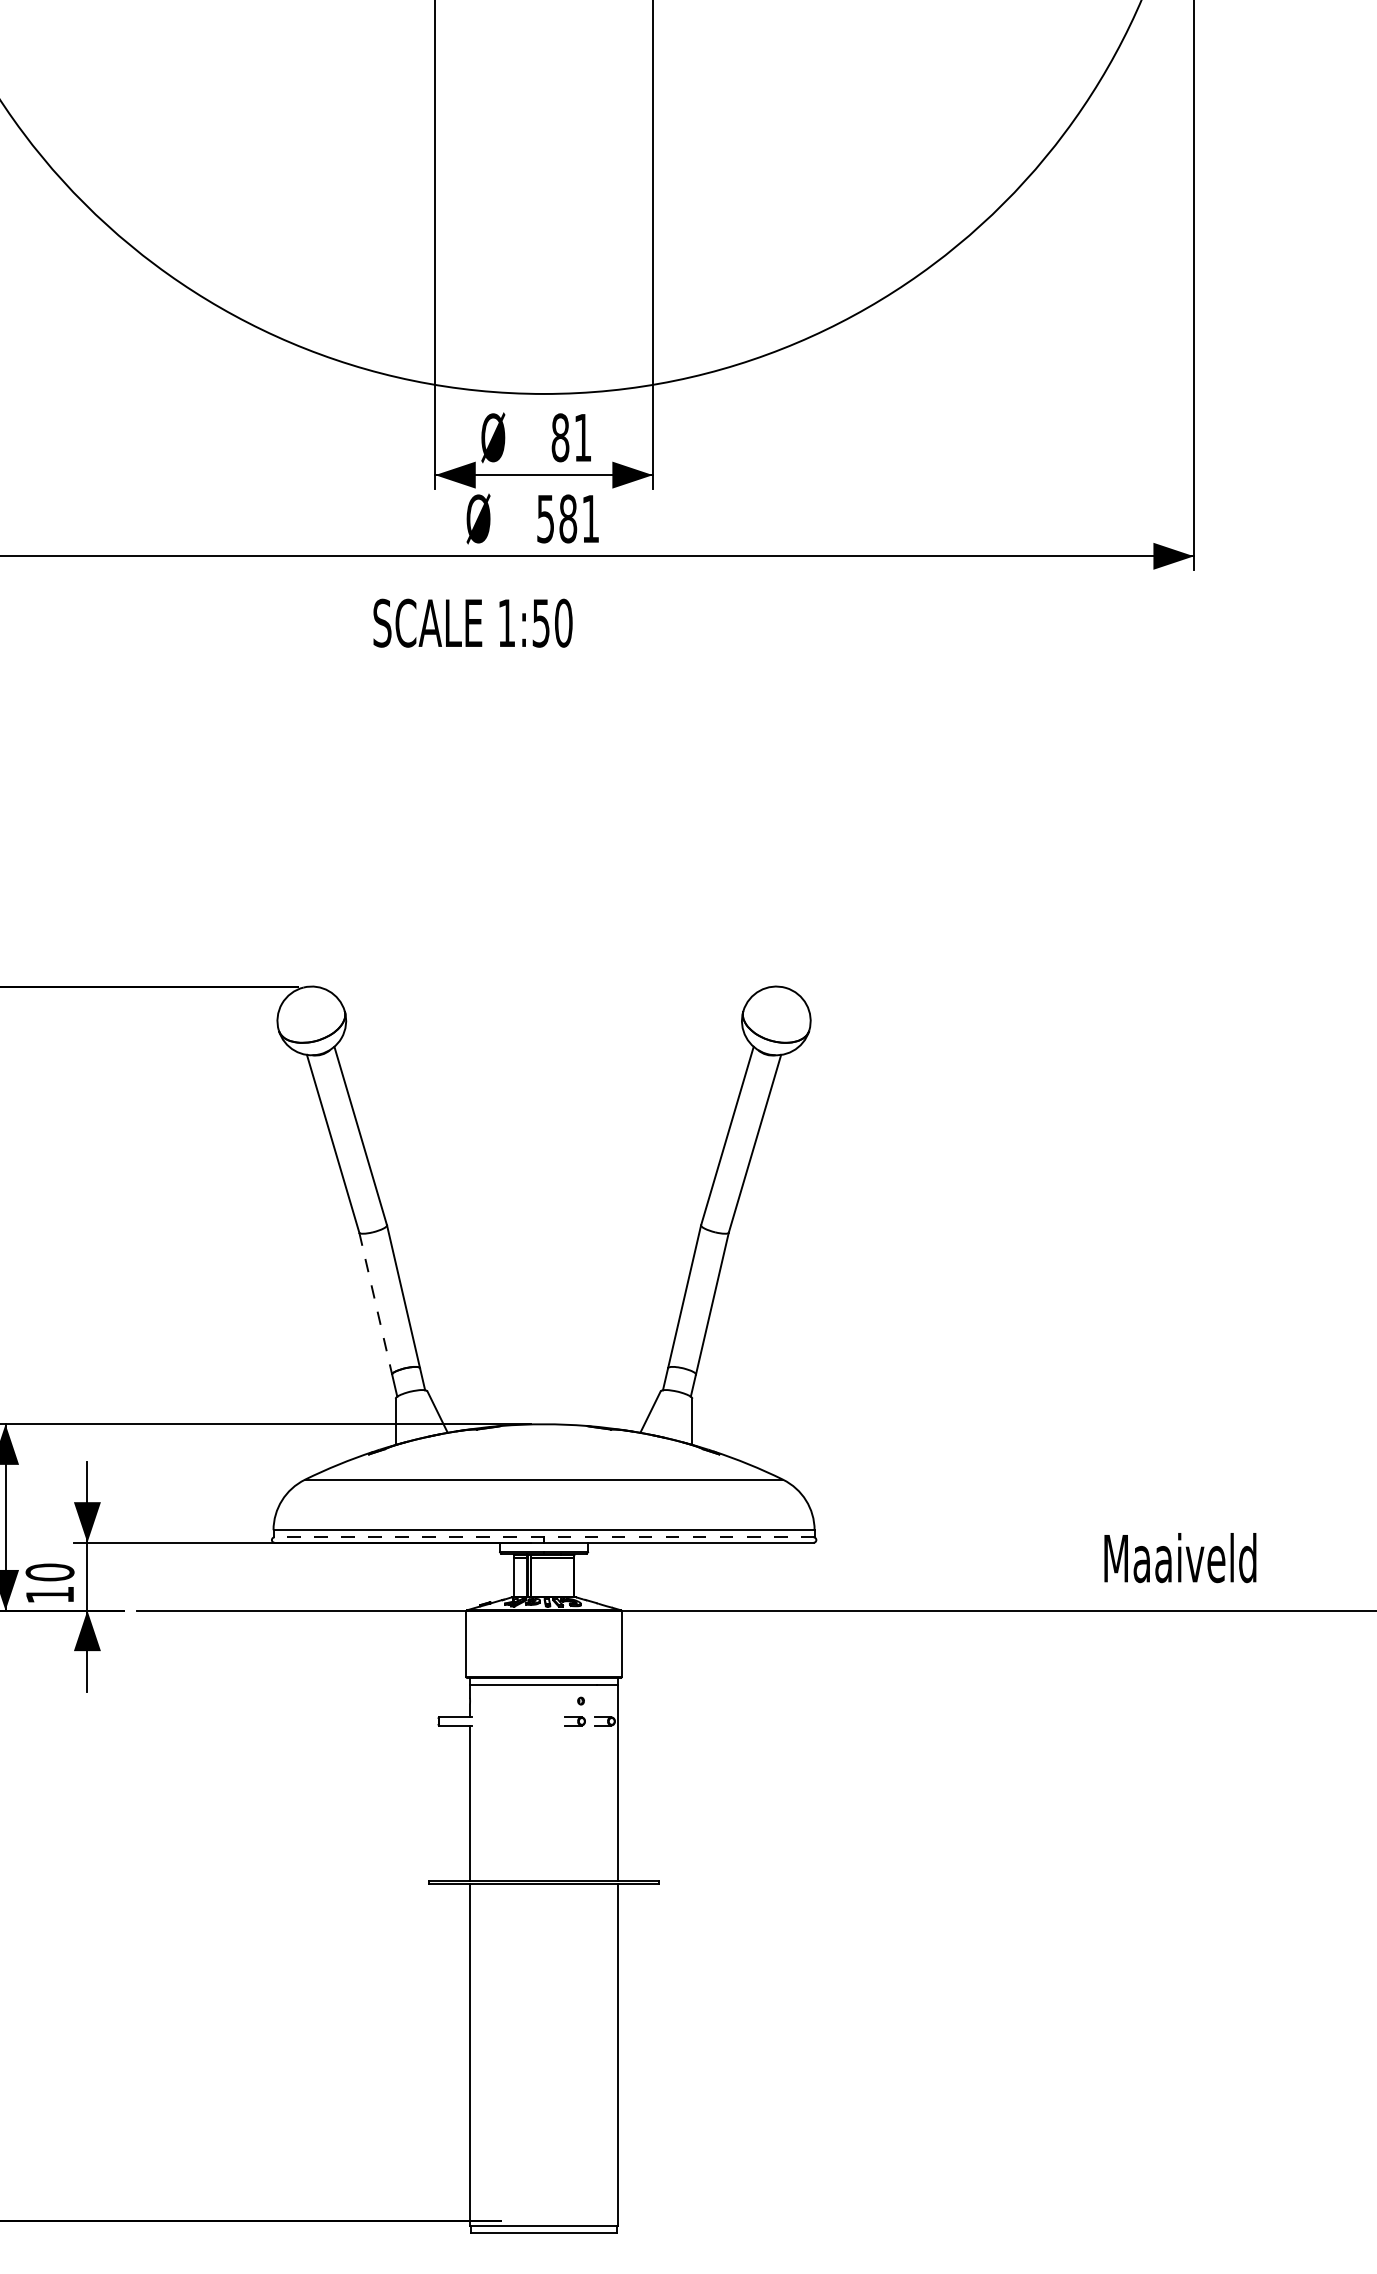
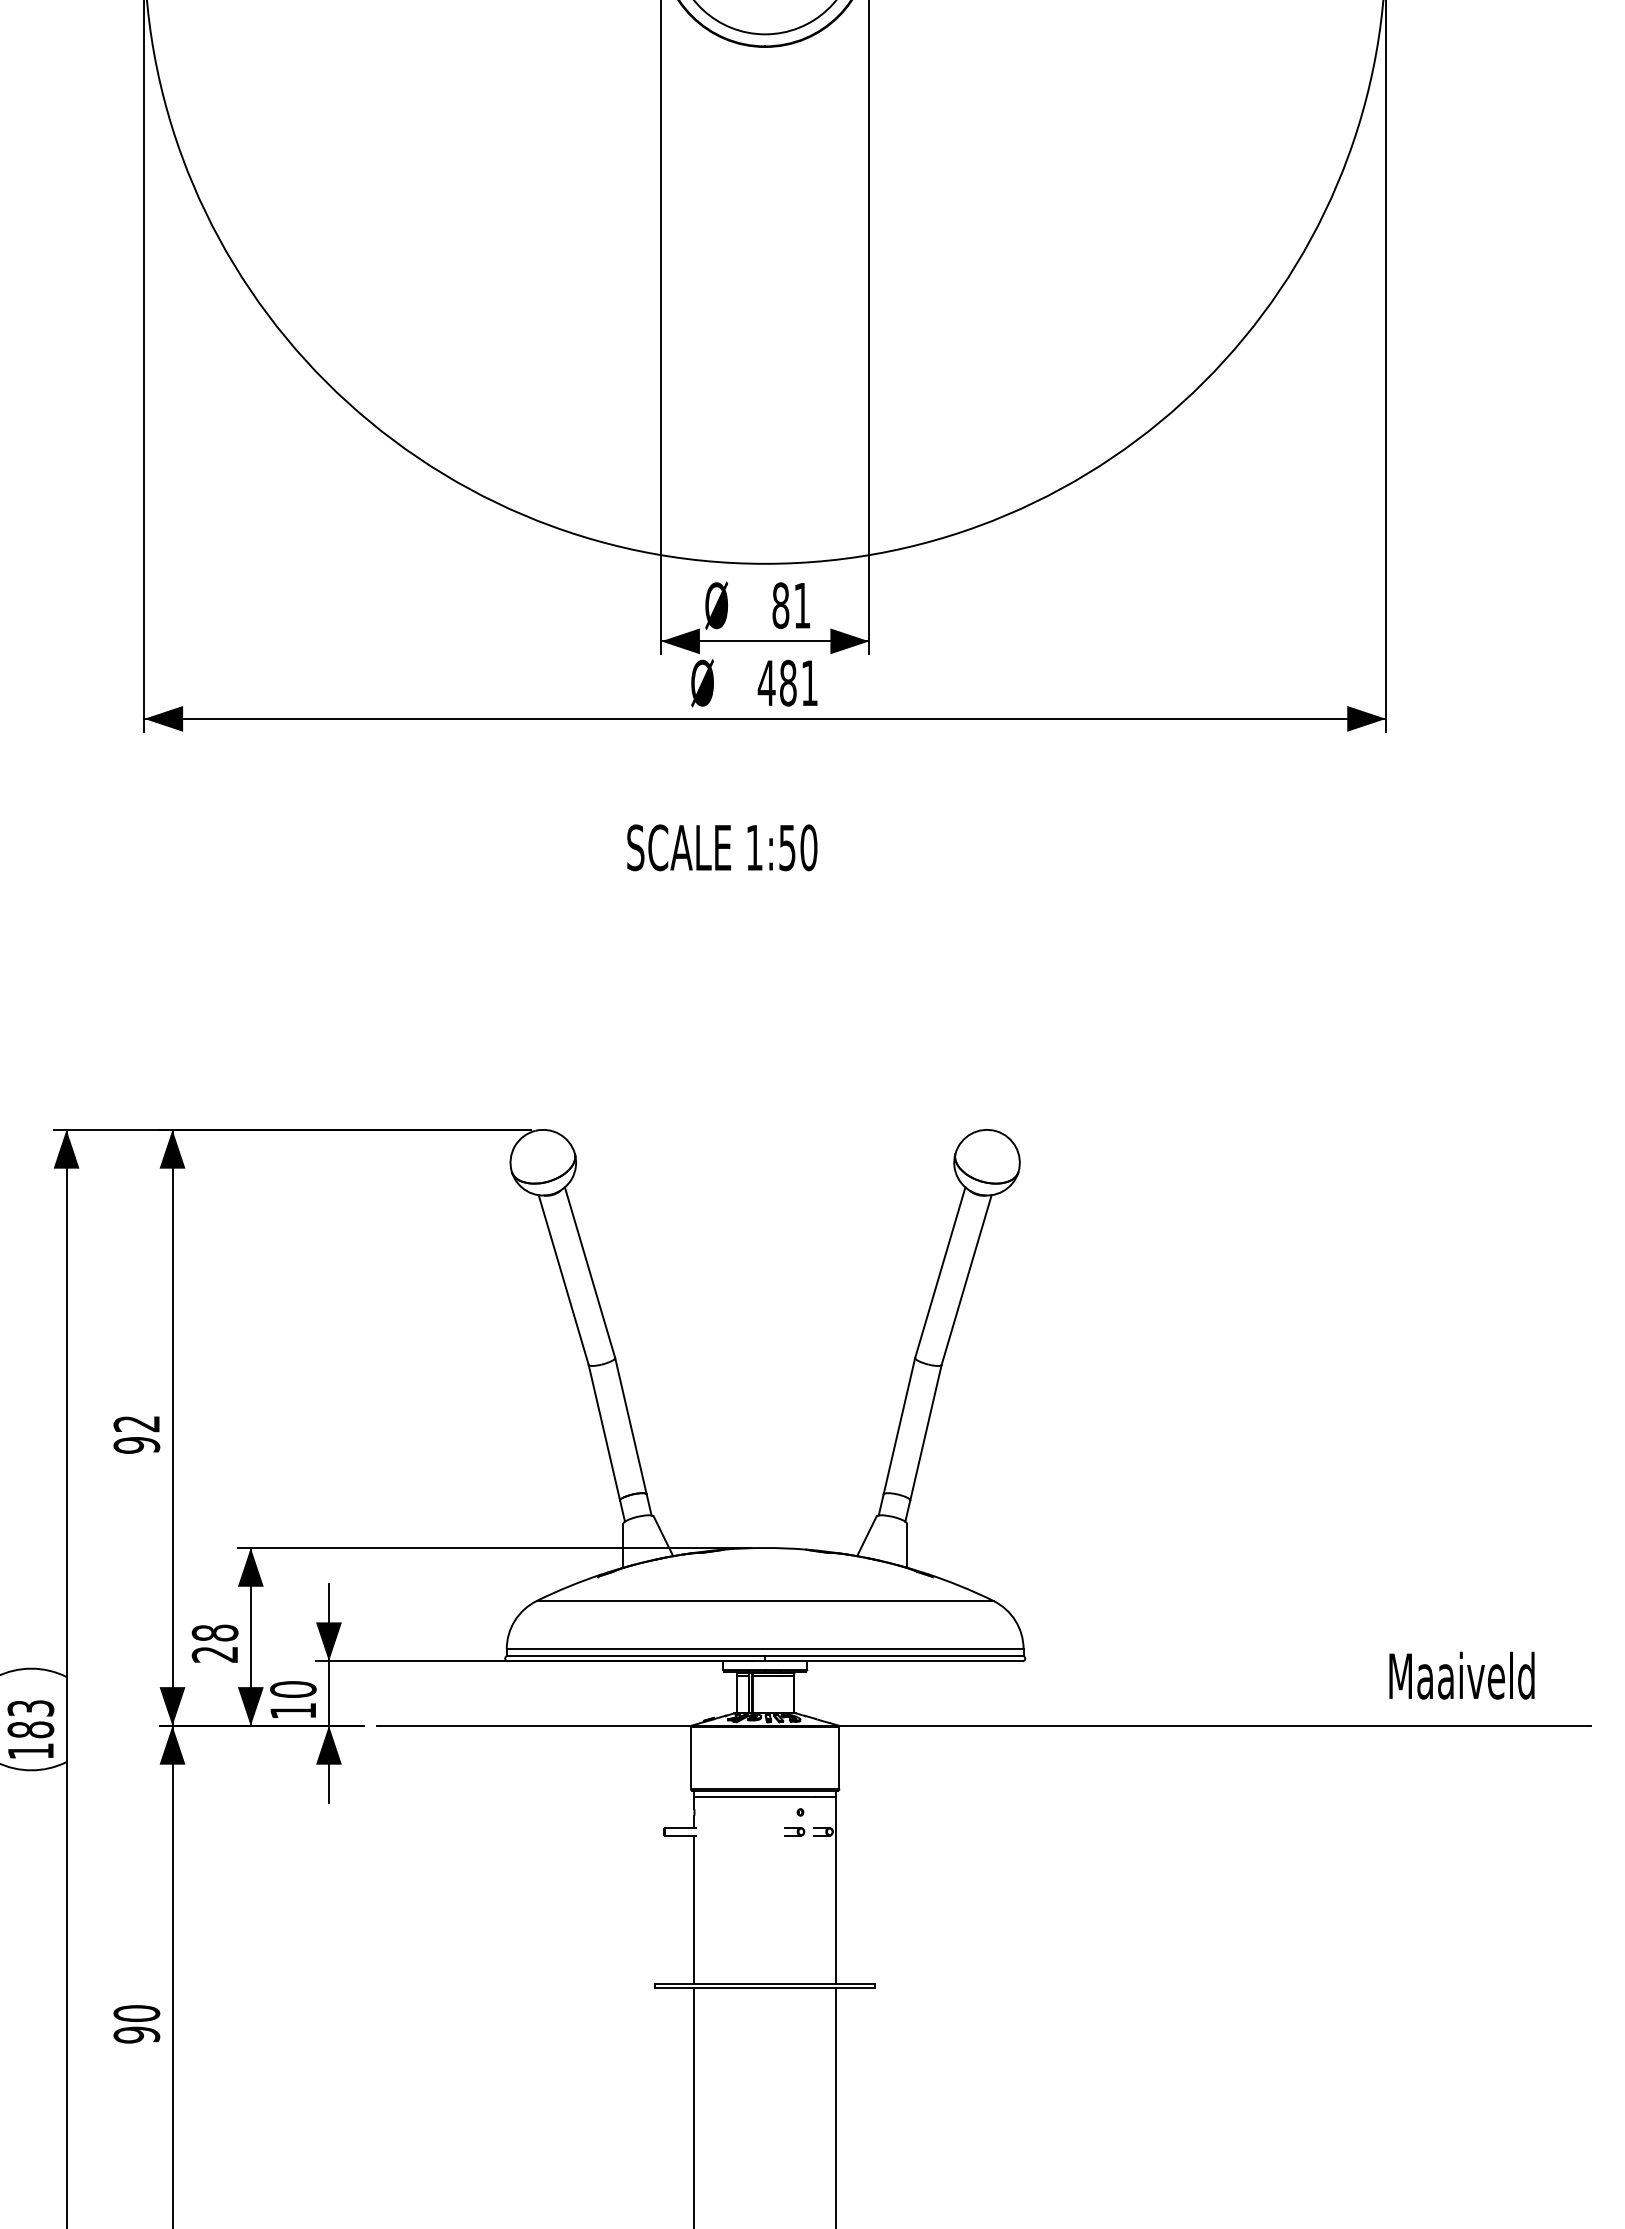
text: (545, 519) -> (766, 683), 581 -> 481
text: (473, 622) -> (722, 847), moved
line: (375, 1303) -> (604, 1432), dashed -> solid
line: (543, 1537) -> (764, 1656), dashed -> solid
text: (1179, 1557) -> (1461, 1675), moved

